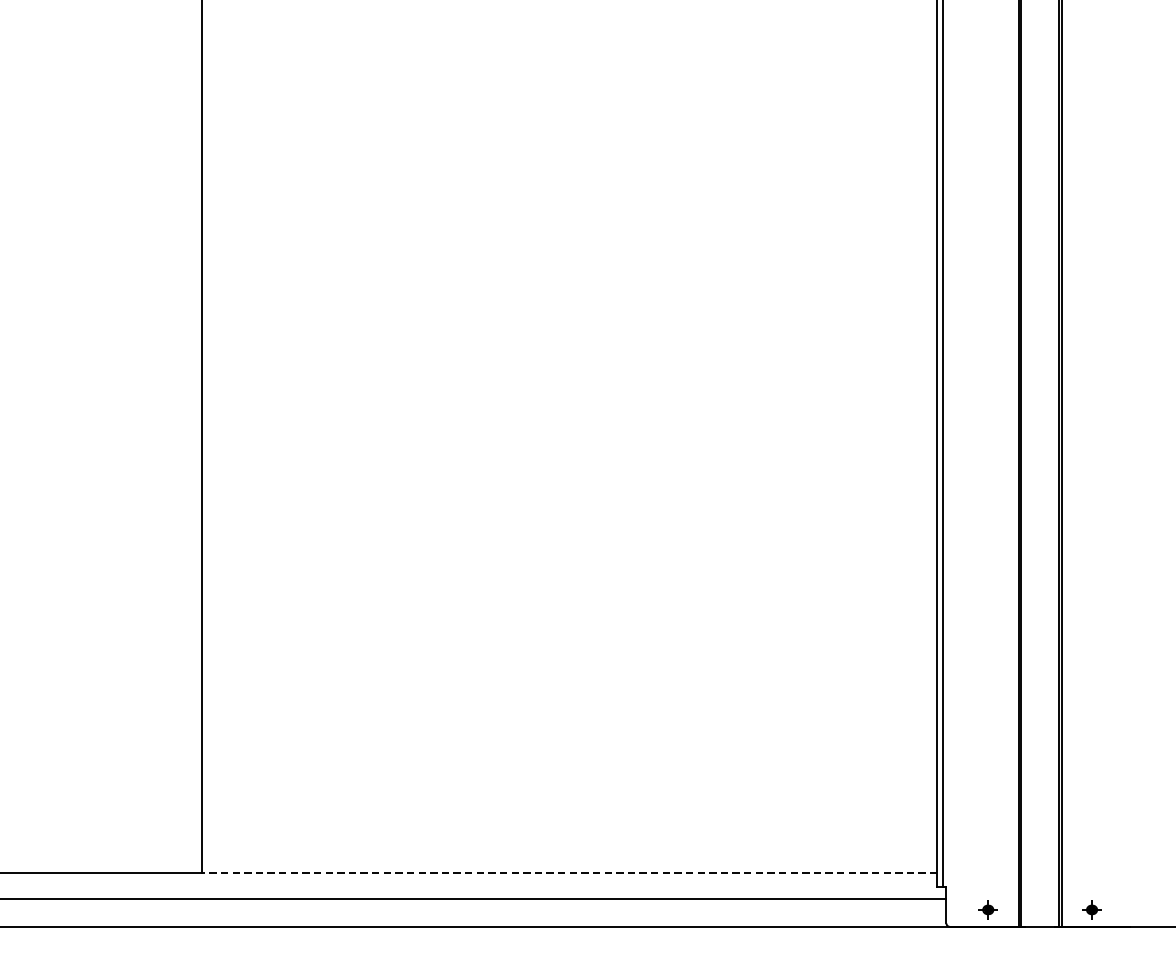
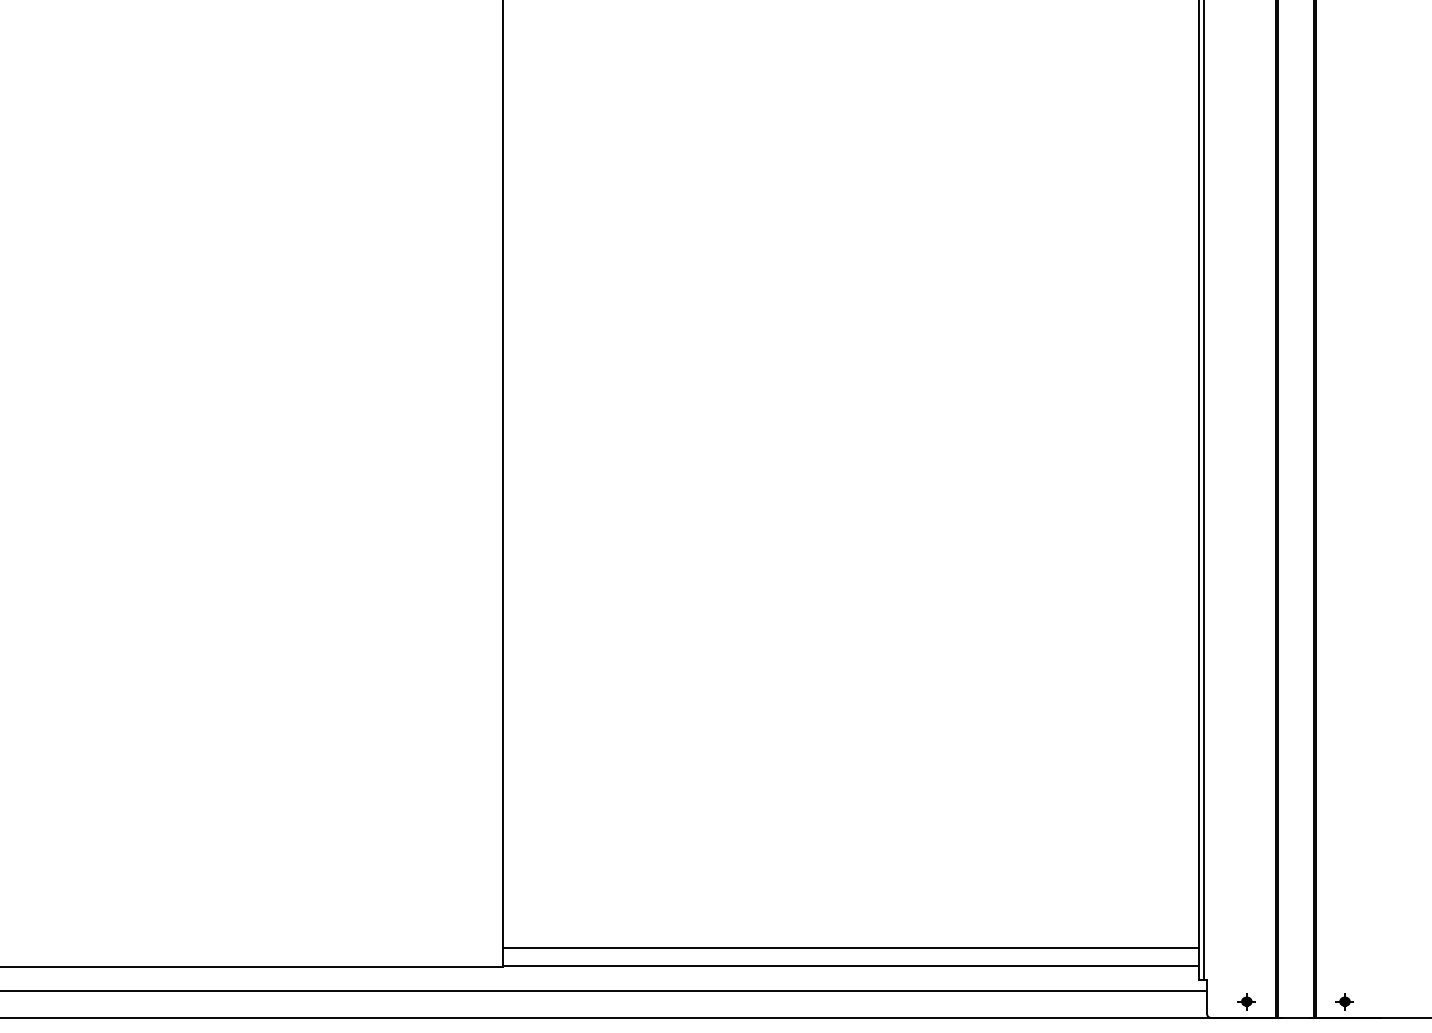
line: (569, 853) -> (850, 948), added
line: (569, 872) -> (850, 966), dashed -> solid

